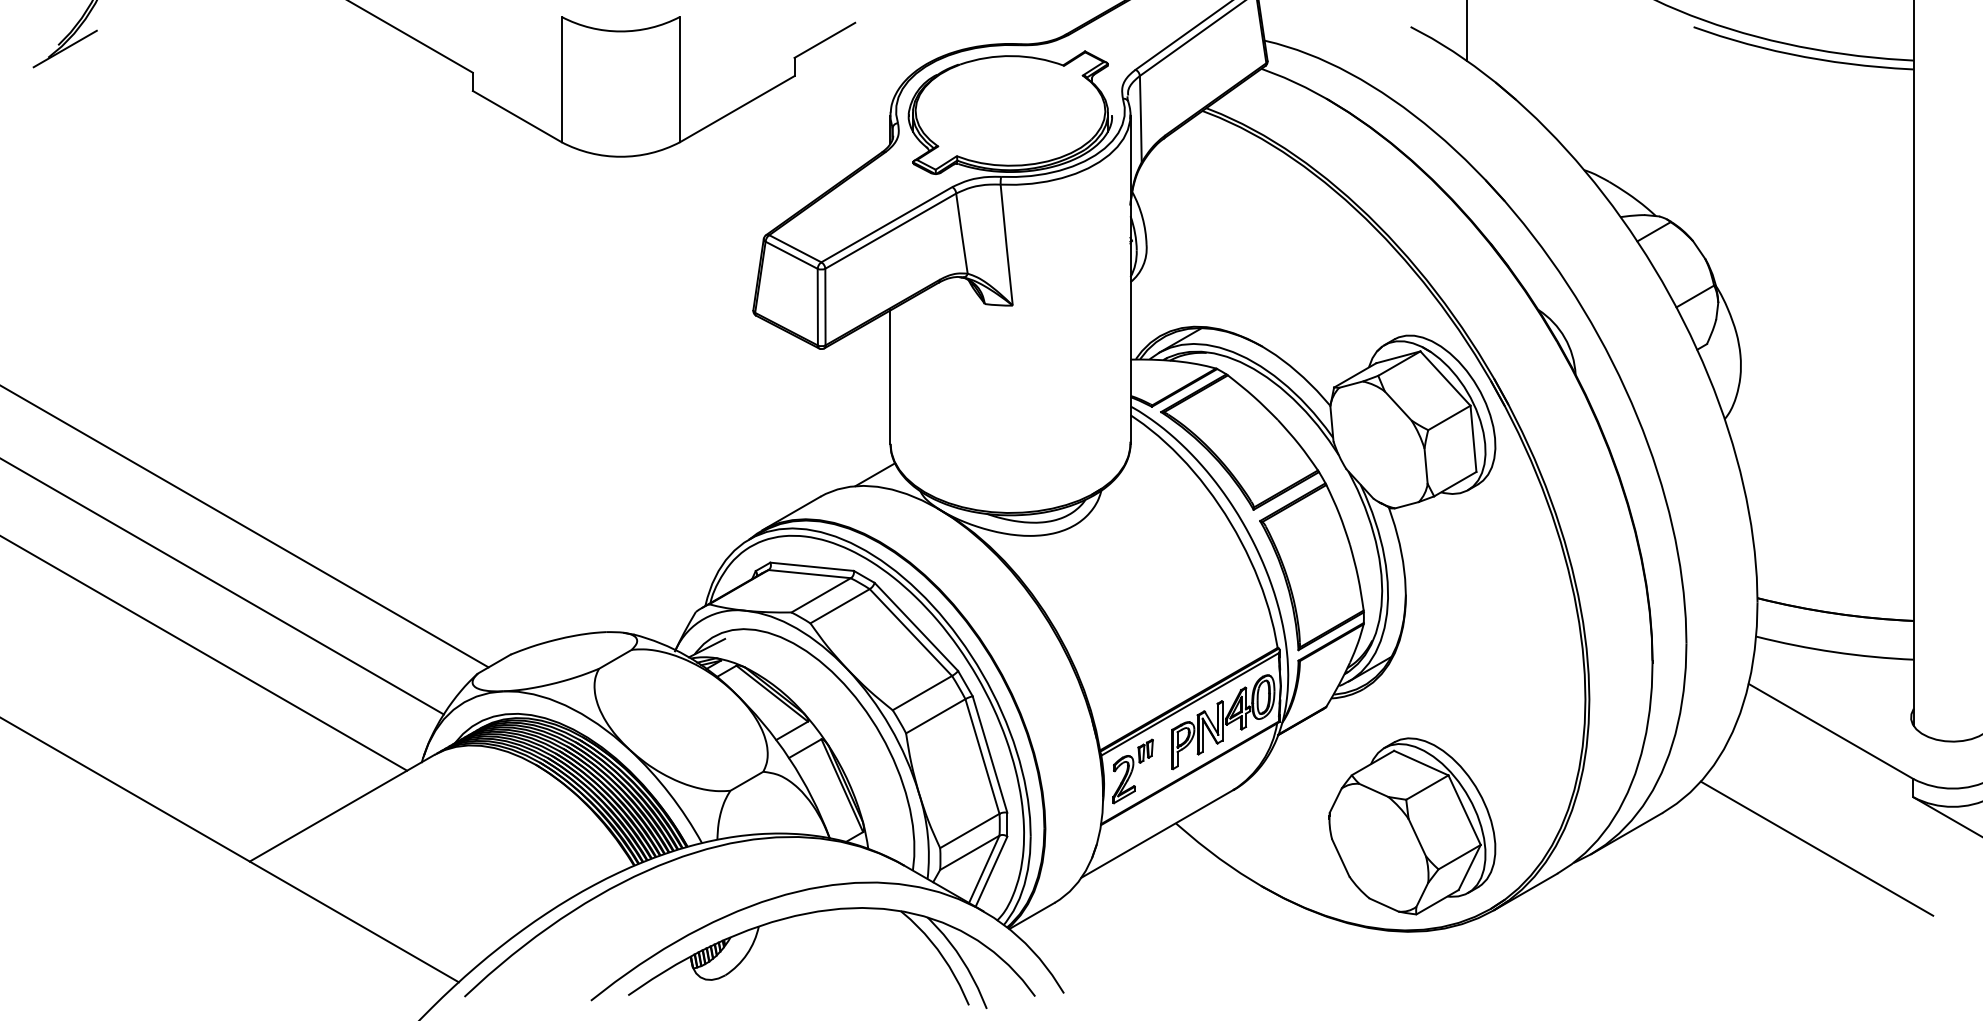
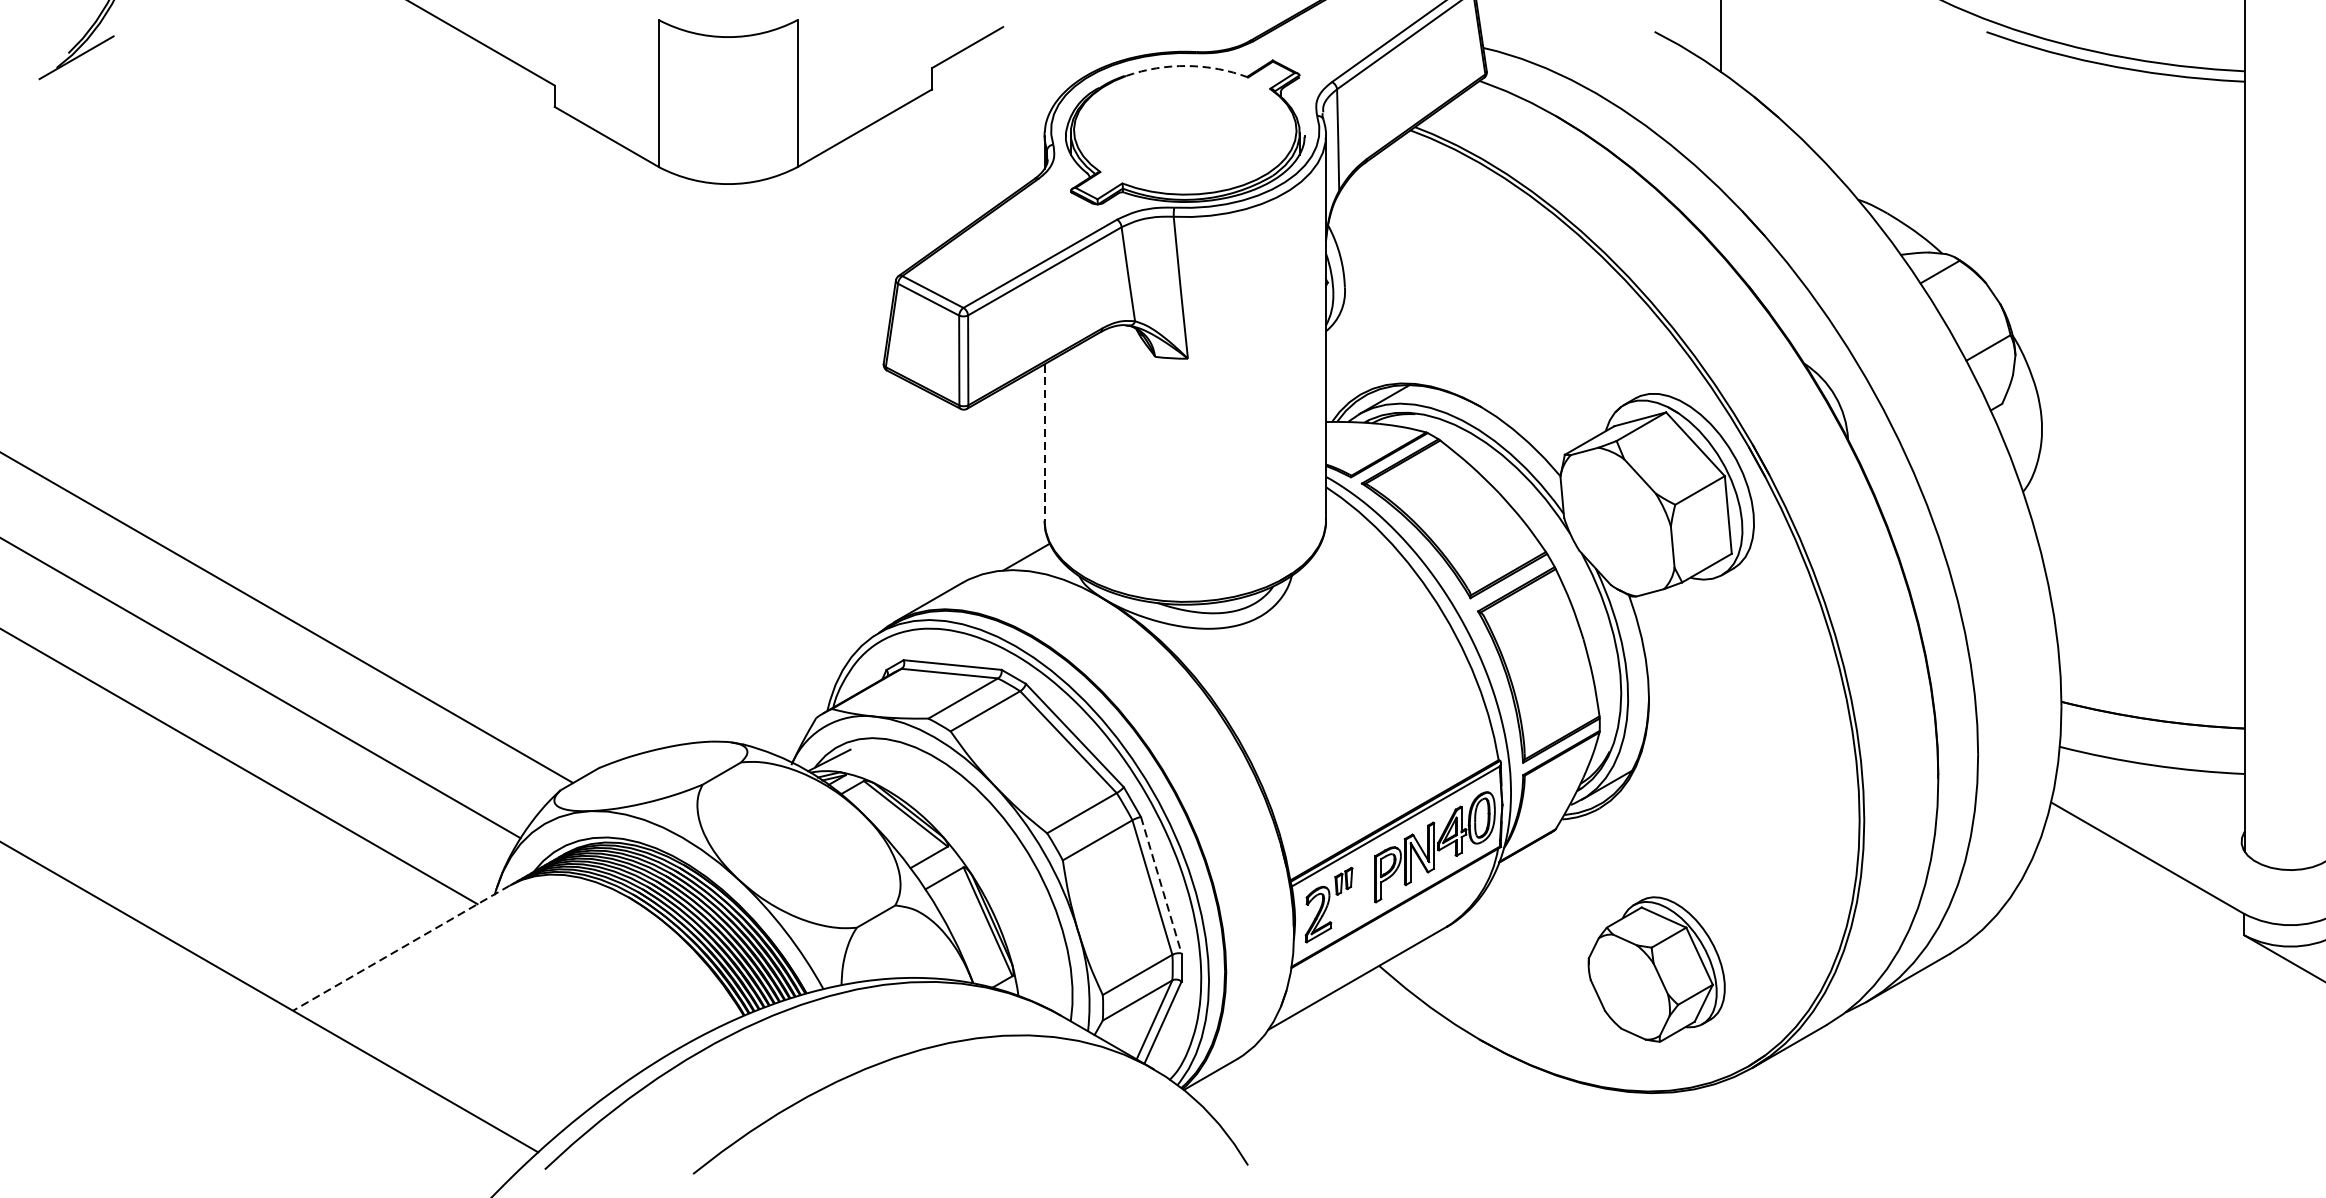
arc: (1012, 56) -> (1187, 66), solid -> dashed
line: (890, 377) -> (1044, 443), solid -> dashed
line: (990, 754) -> (1161, 885), solid -> dashed
line: (342, 808) -> (401, 948), solid -> dashed
part: (1412, 826) -> (1656, 969), size x0.7
line: (1816, 848) -> (2130, 995), removed
part: (828, 911) -> (971, 1069), removed

